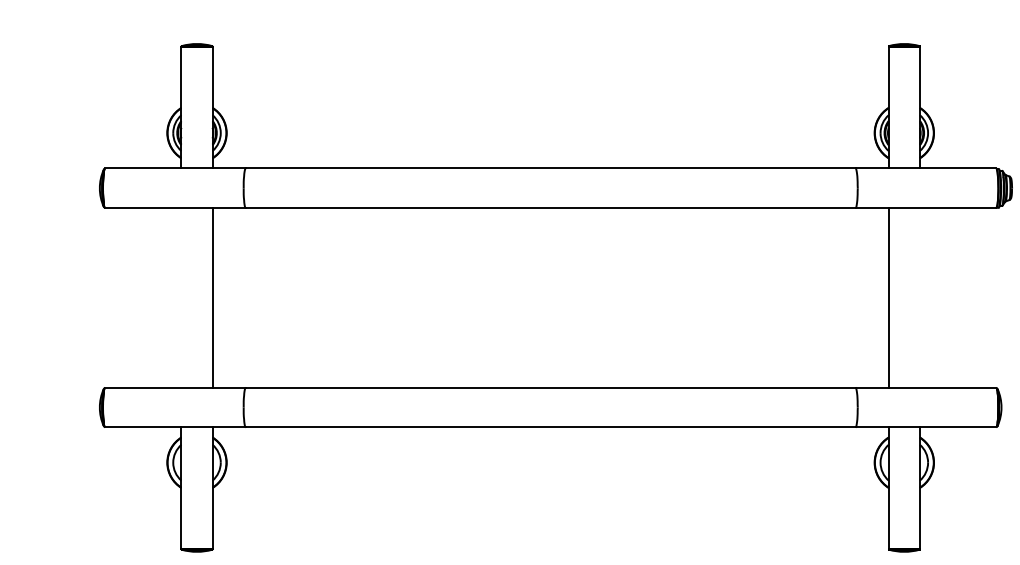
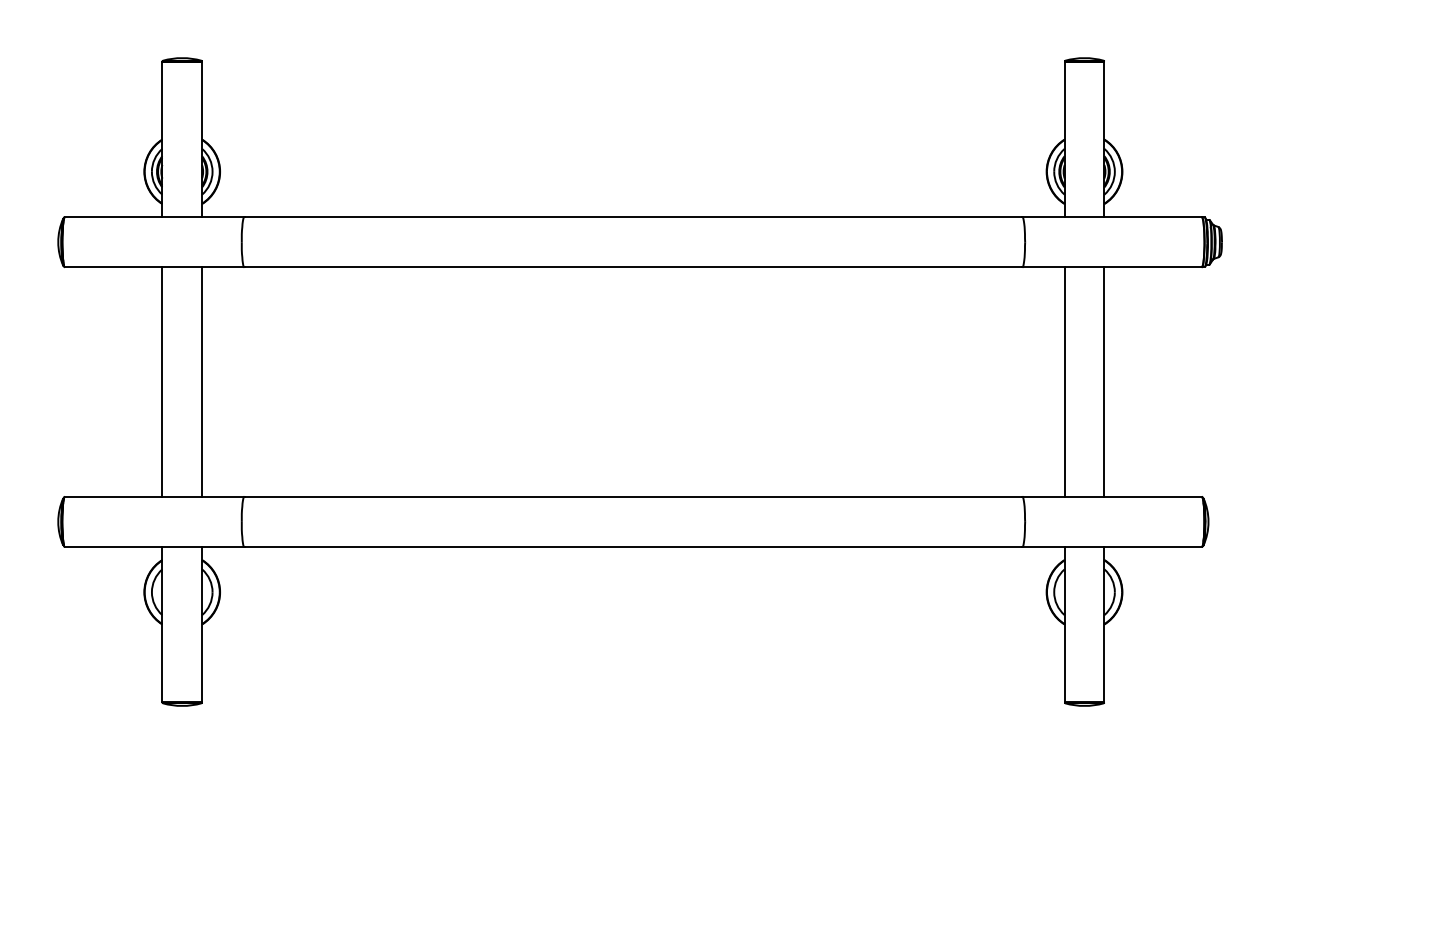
line: (181, 297) -> (162, 381), added
line: (919, 297) -> (1104, 381), added

